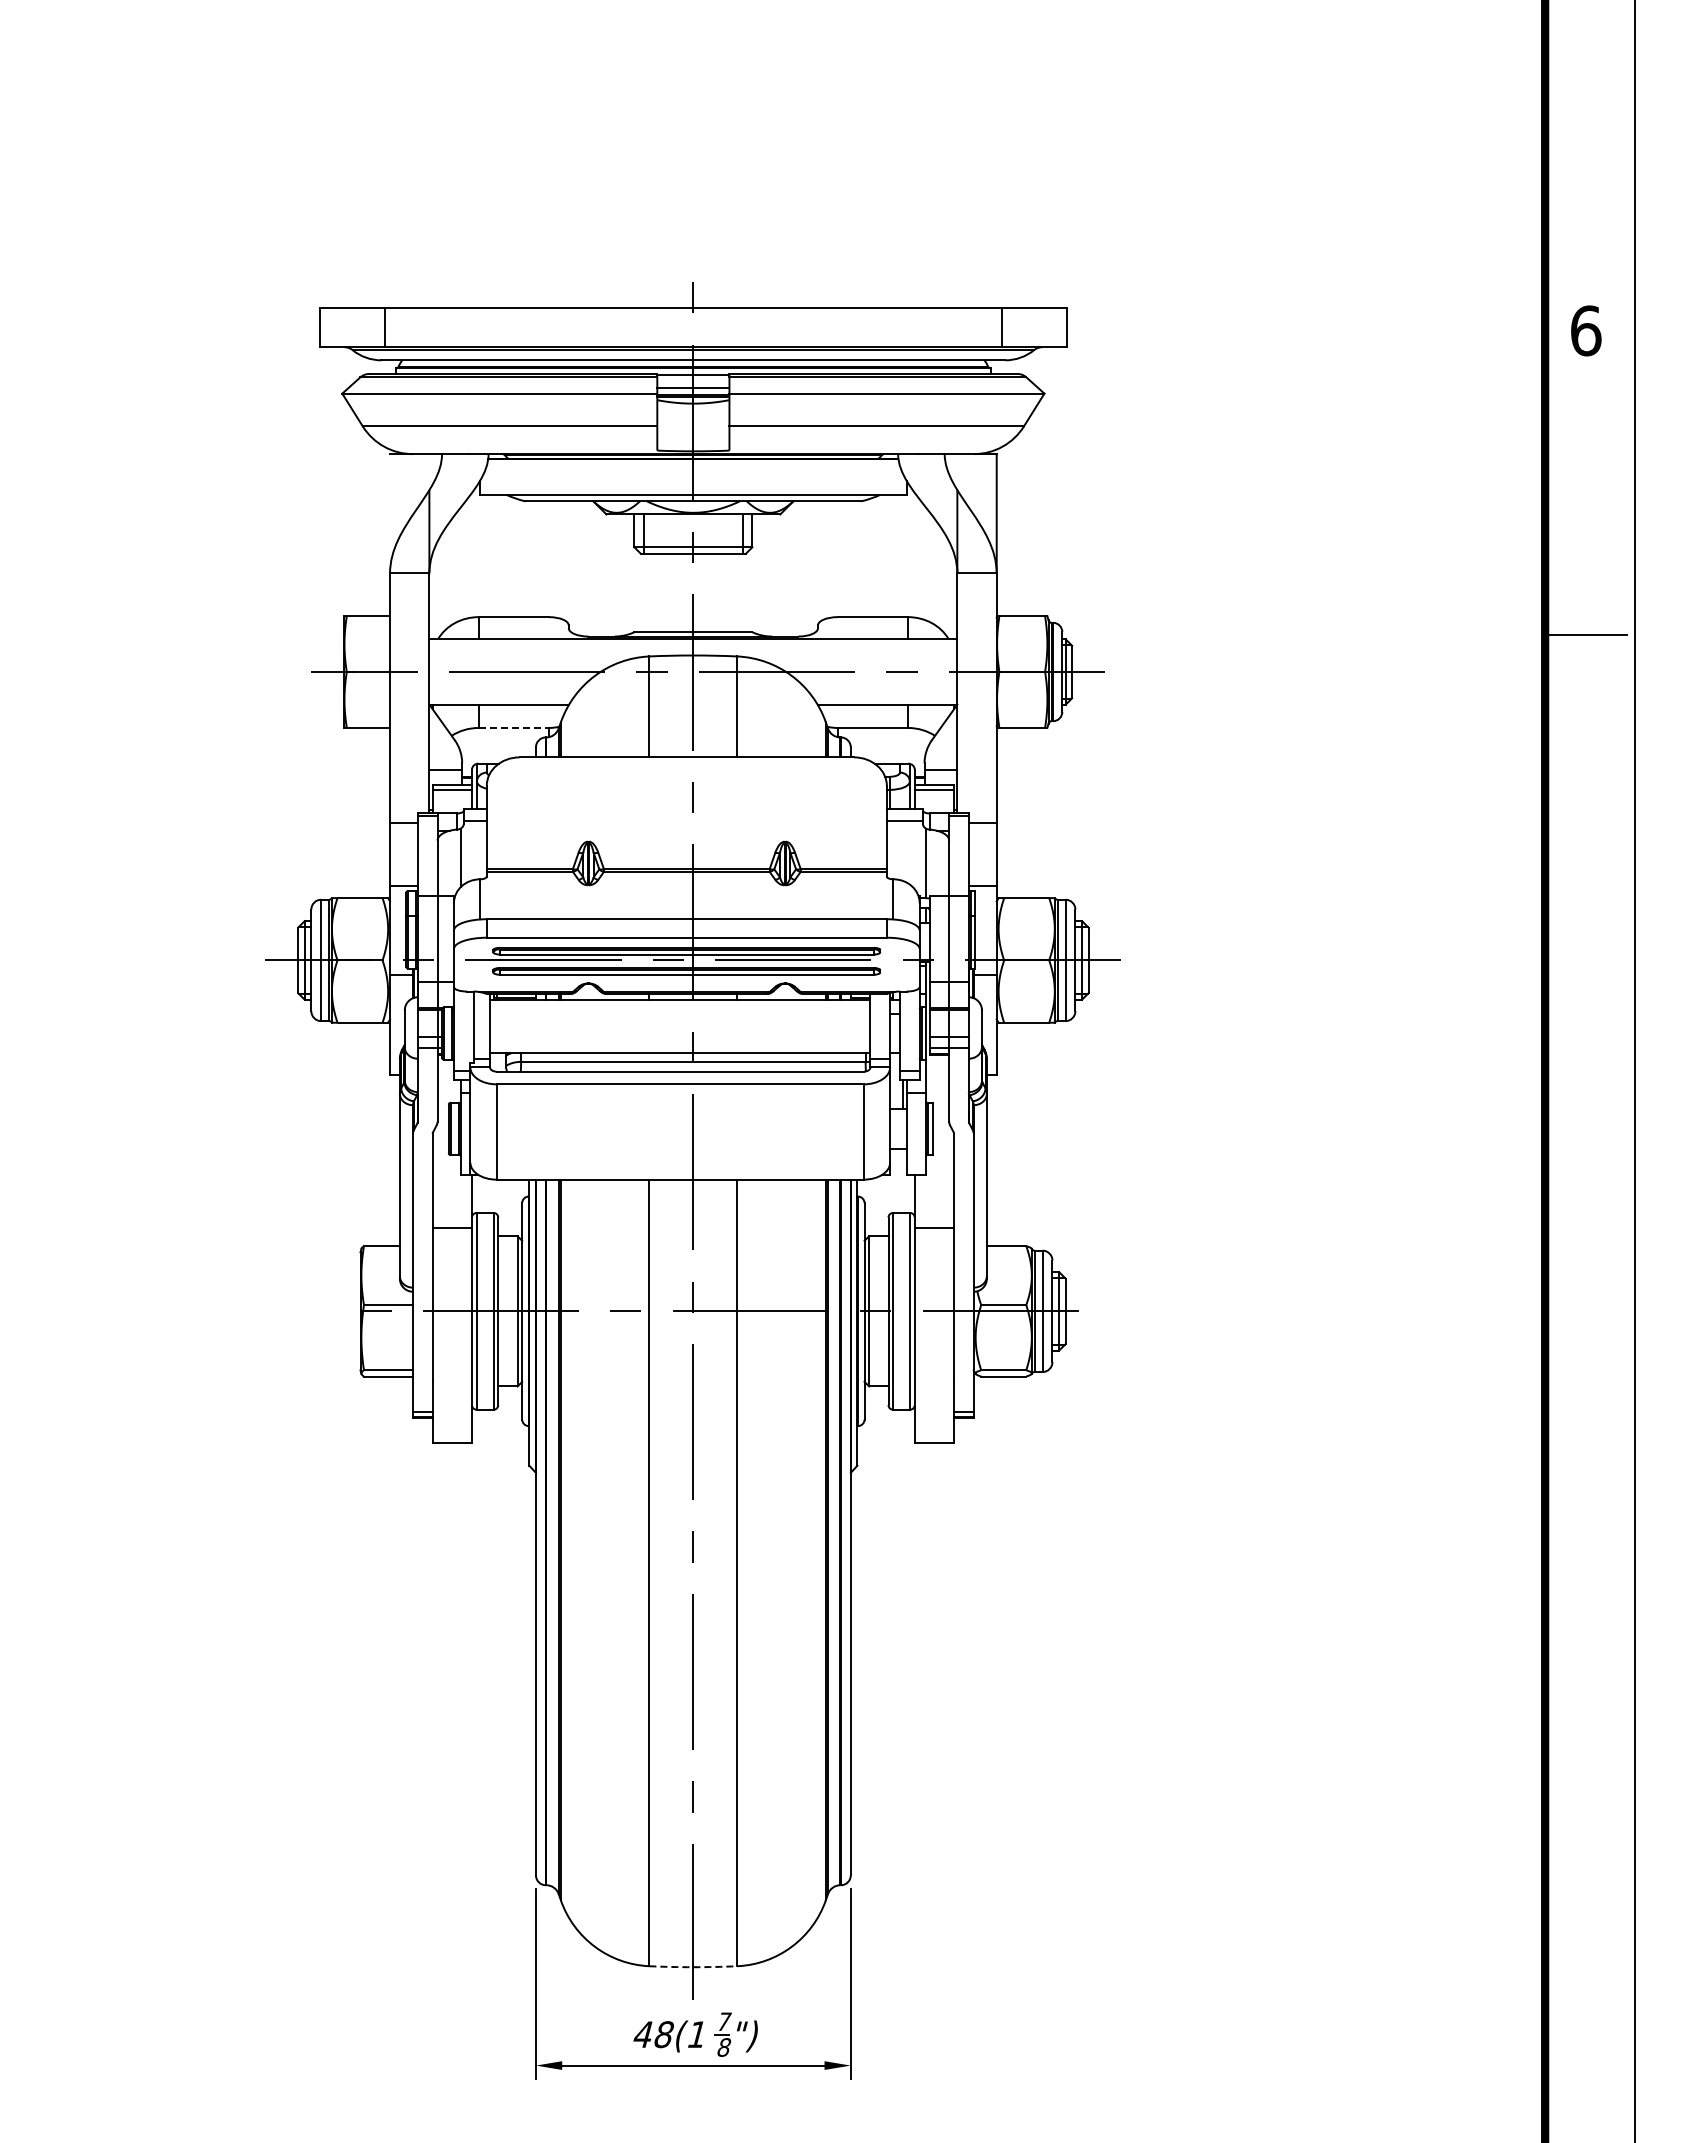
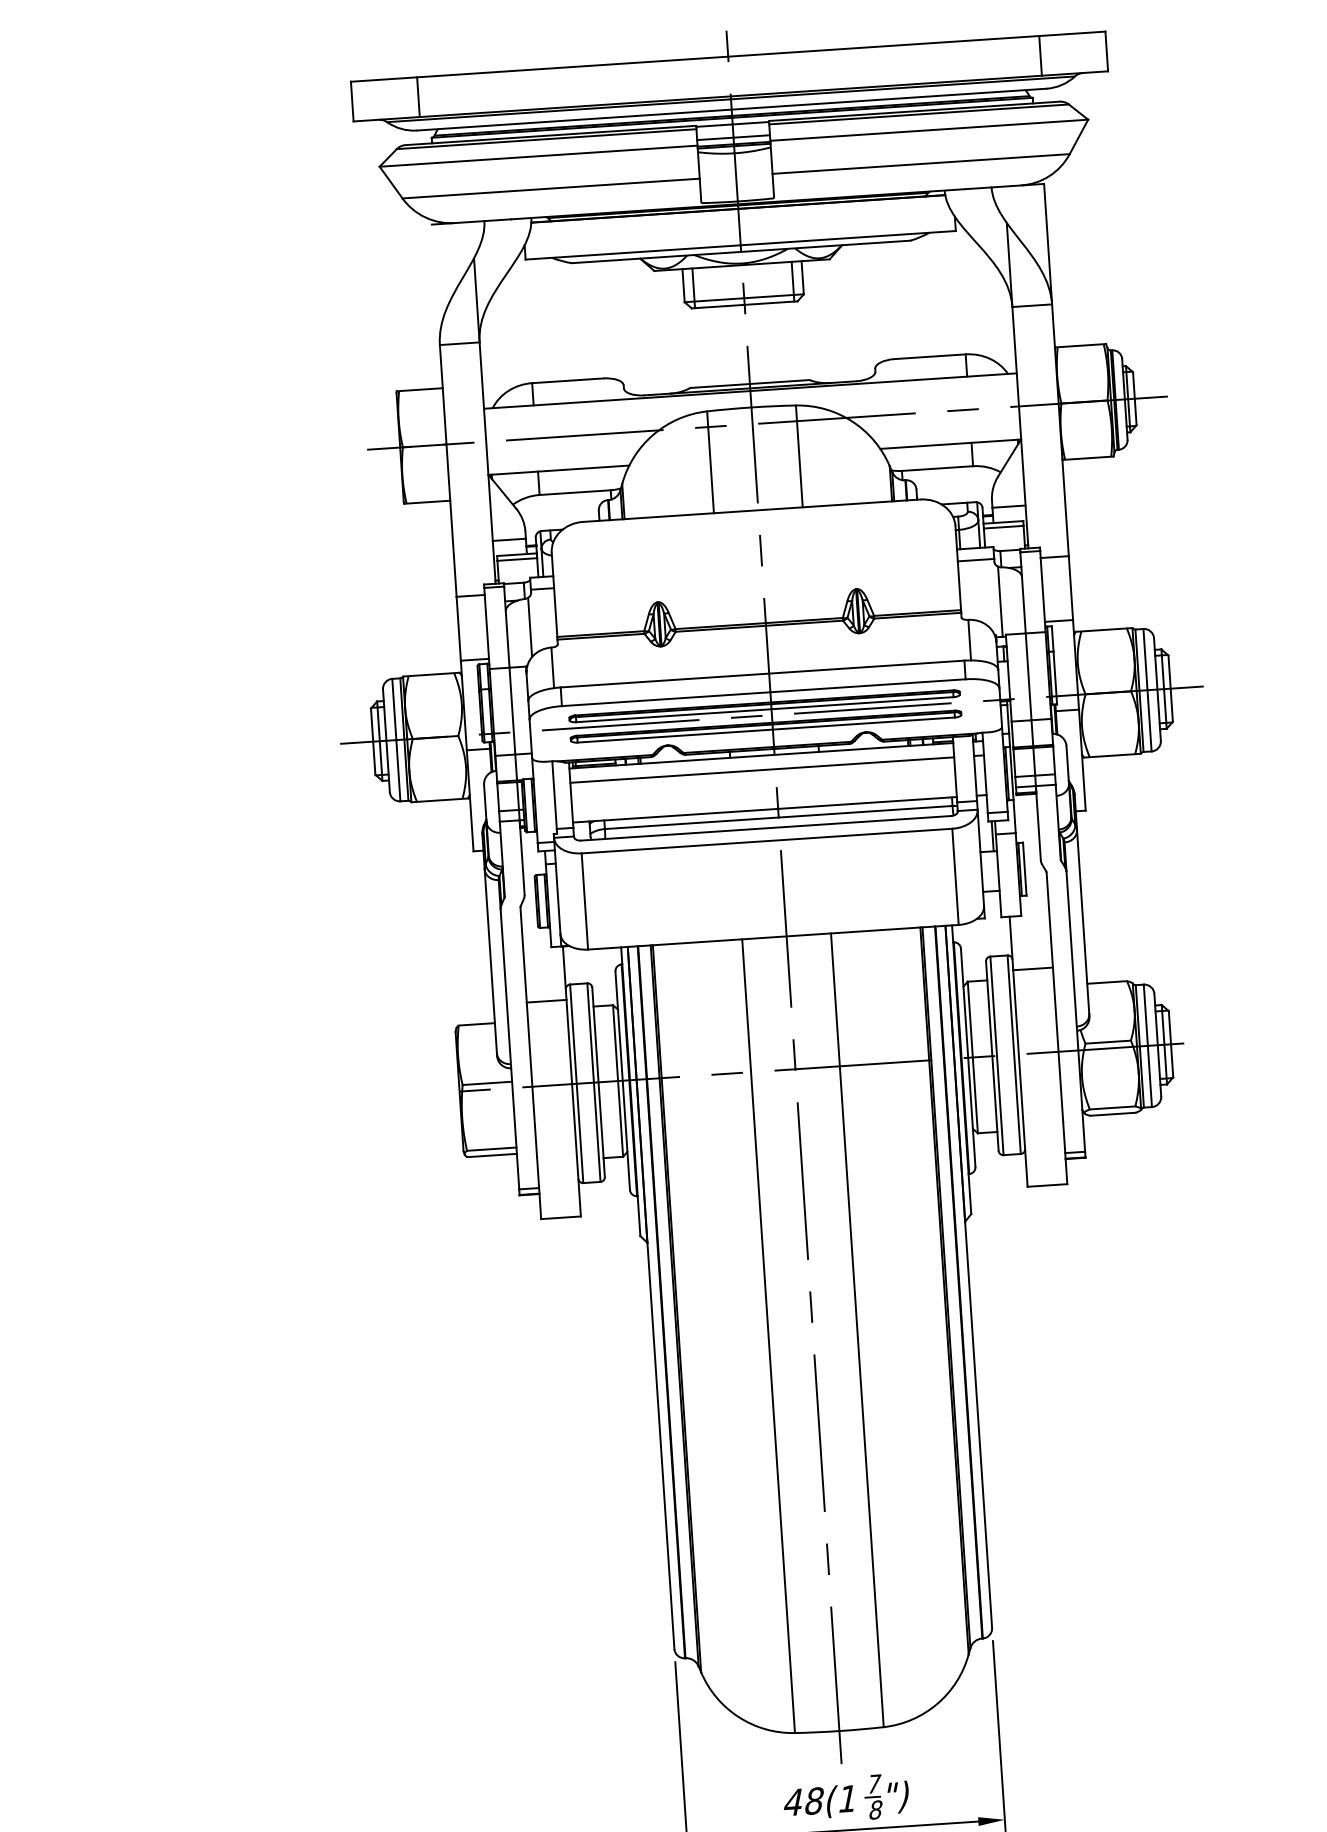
line: (514, 727) -> (575, 492), dashed -> solid
line: (680, 1013) -> (762, 769), added
arc: (693, 1967) -> (839, 1731), dashed -> solid

